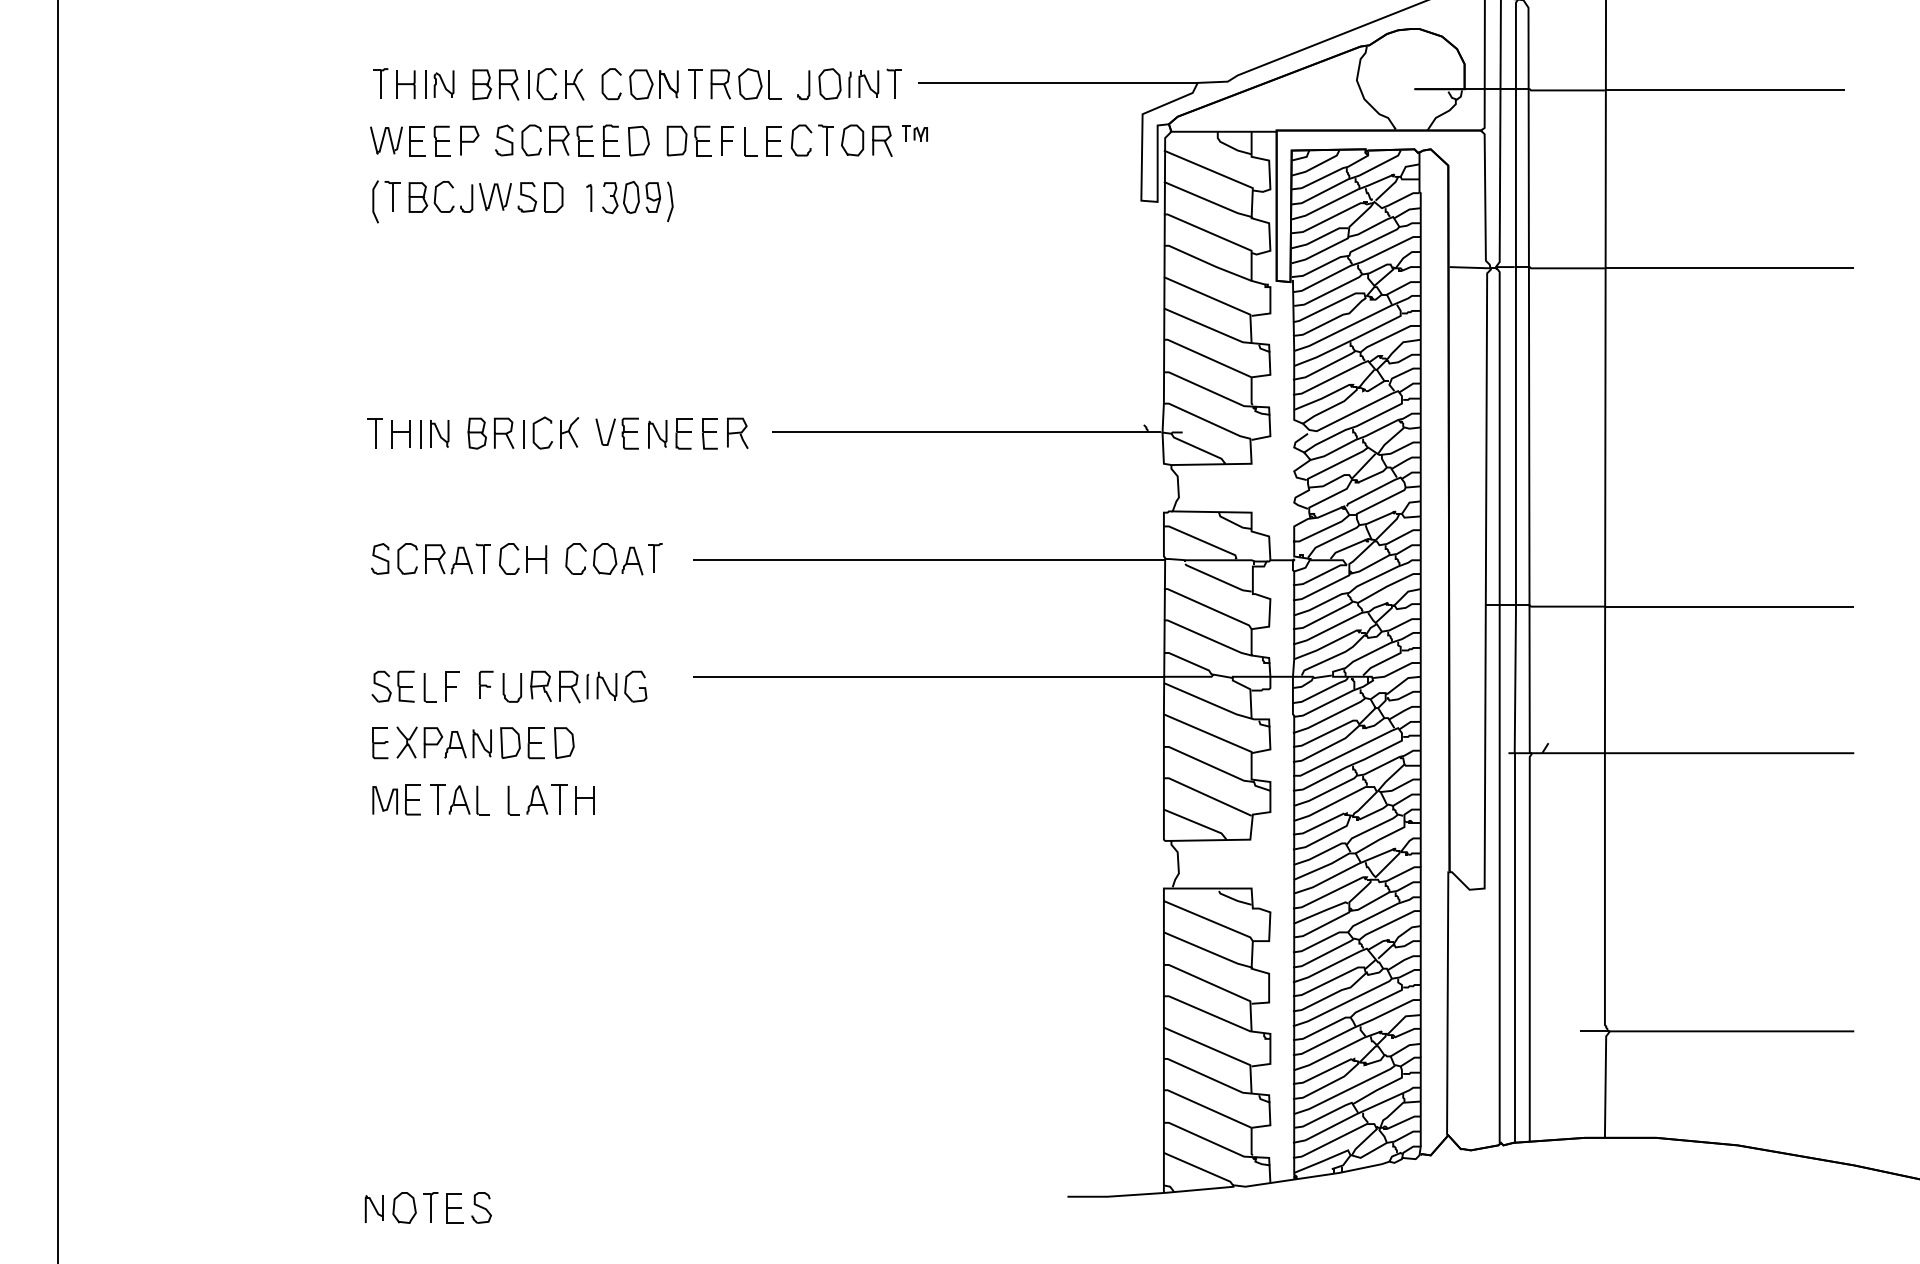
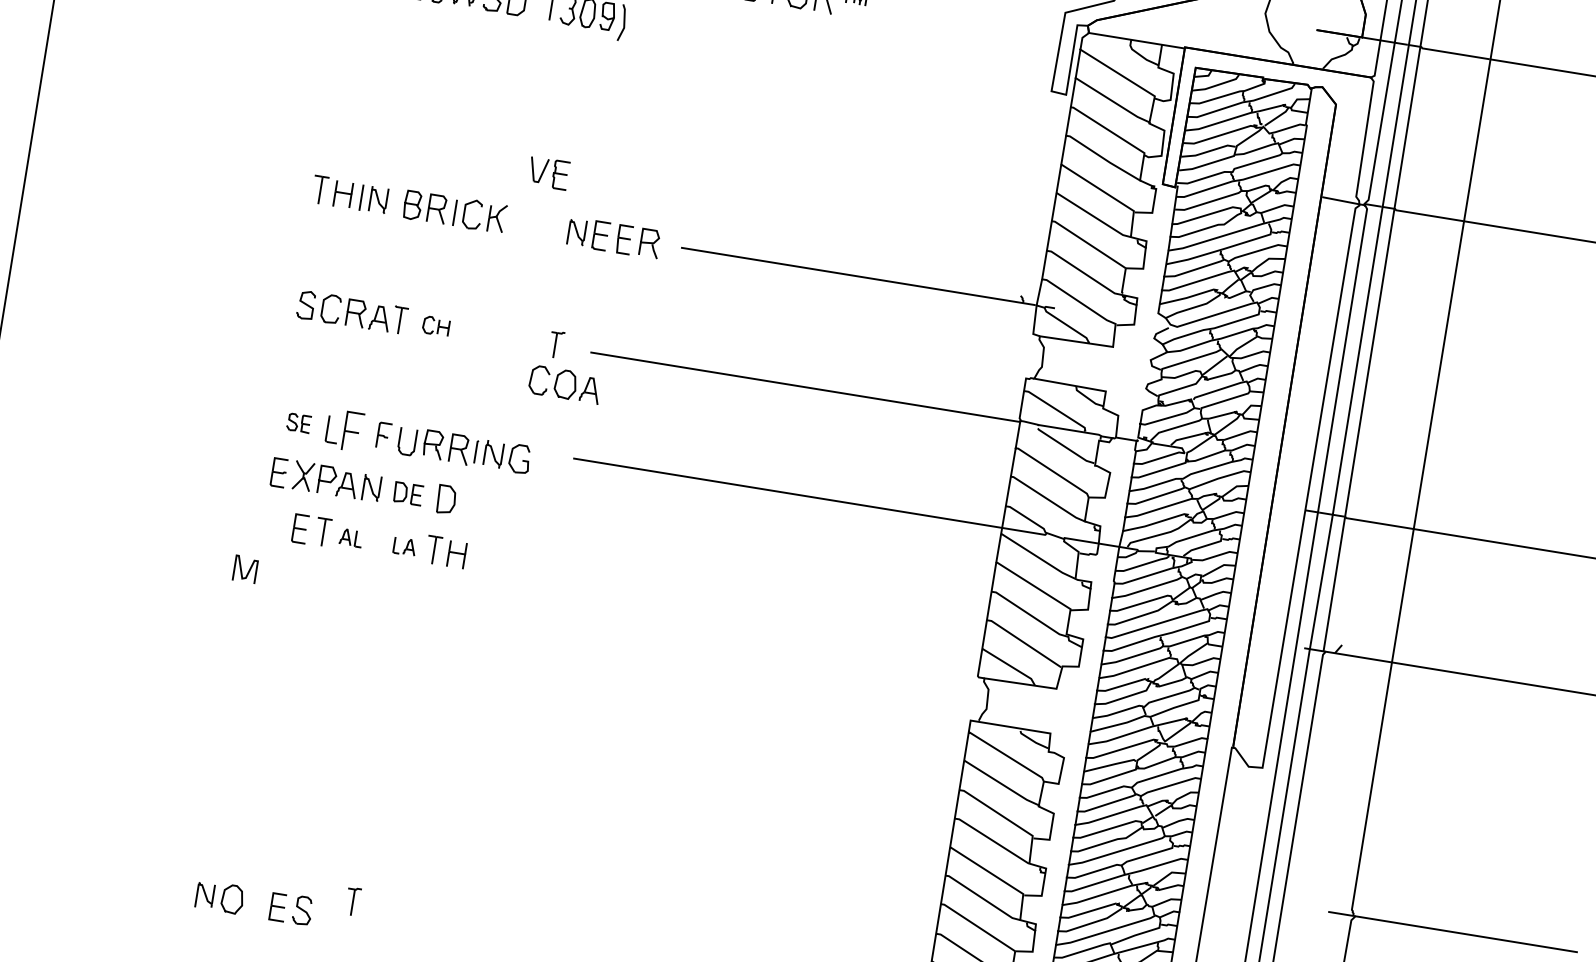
part: (616, 433) -> (548, 173), moved
part: (523, 558) -> (436, 325), size x0.6
part: (604, 559) -> (565, 384), moved
part: (392, 686) -> (298, 423), size x0.6
part: (452, 686) -> (353, 431), size x1.4
part: (522, 743) -> (408, 494), size x0.7
part: (468, 800) -> (350, 537), size x0.6
part: (527, 800) -> (404, 546), size x0.6
curve: (381, 801) -> (241, 569), moved
part: (430, 1207) -> (352, 901), moved

